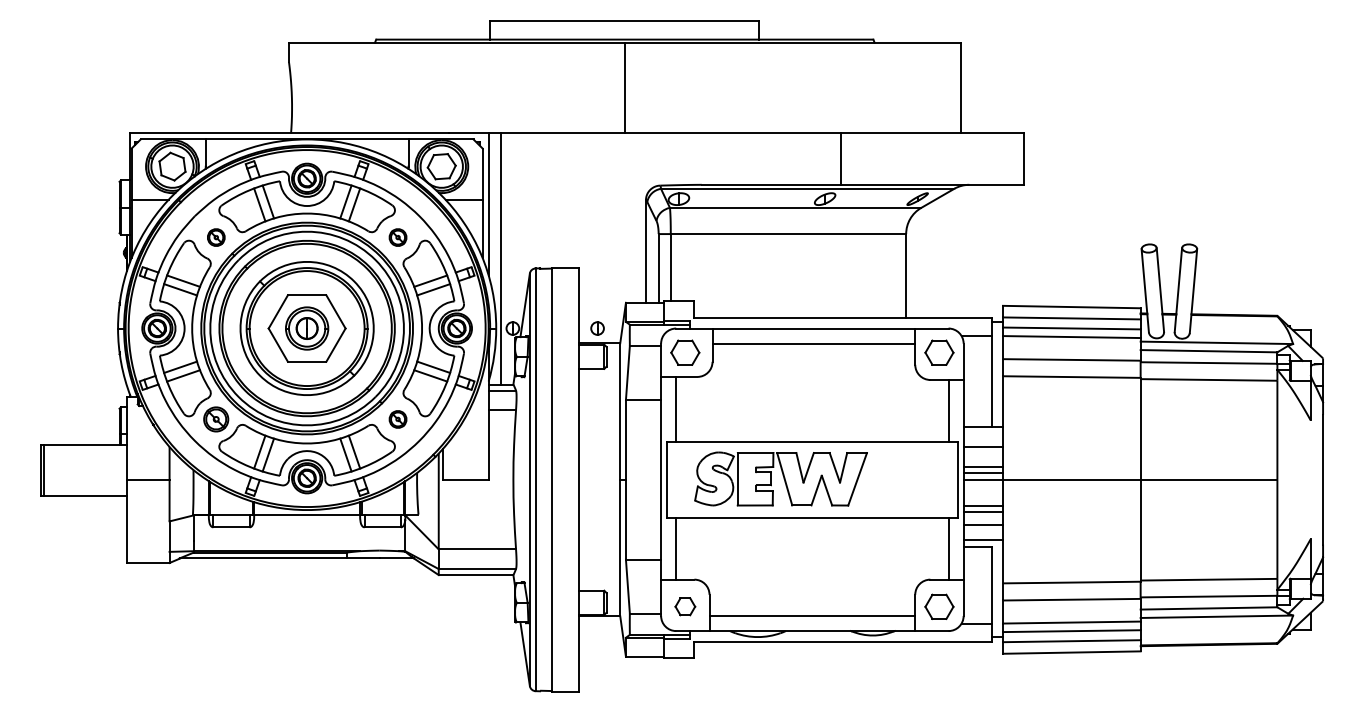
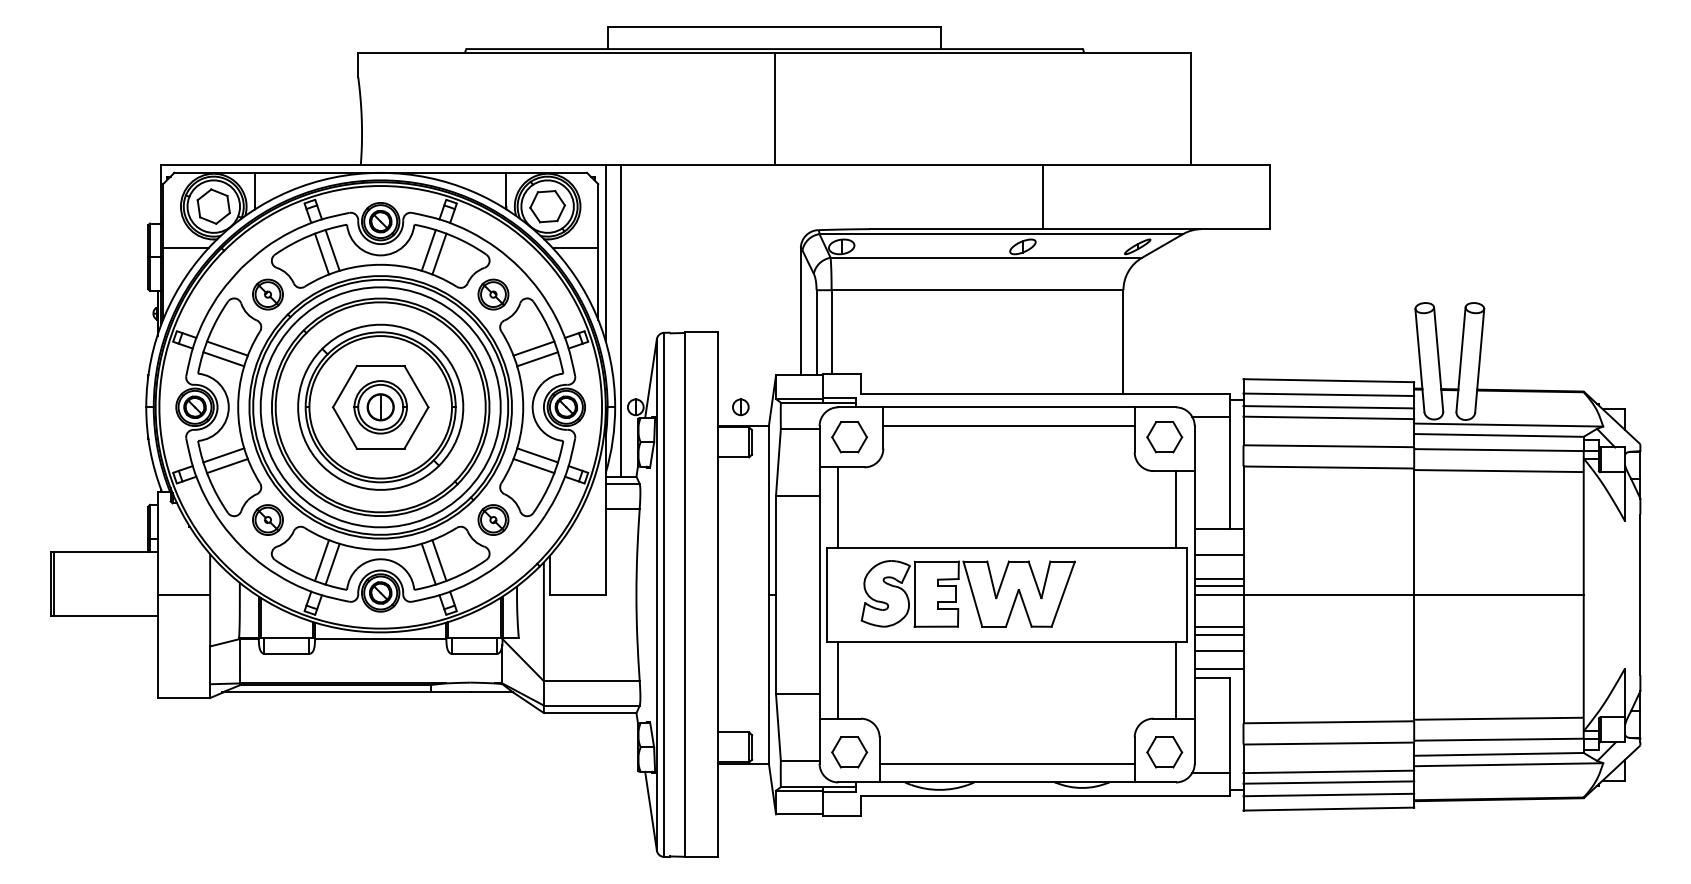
part: (216, 237) -> (268, 294), size x1.43
part: (397, 237) -> (492, 294), size x1.43
part: (397, 419) -> (492, 520), size x1.43
part: (685, 606) -> (849, 751), size x1.43

